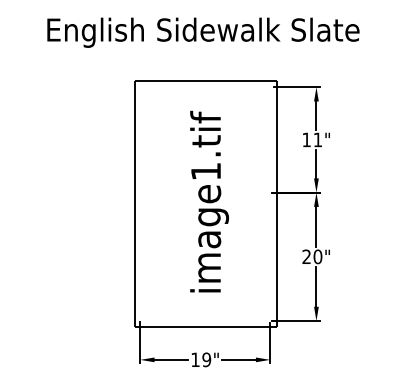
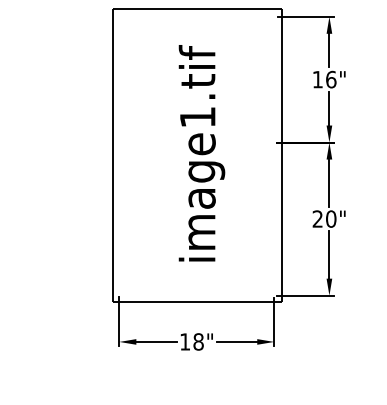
text: (317, 139) -> (330, 79), 11" -> 16"
text: (206, 359) -> (198, 341), 19" -> 18"

